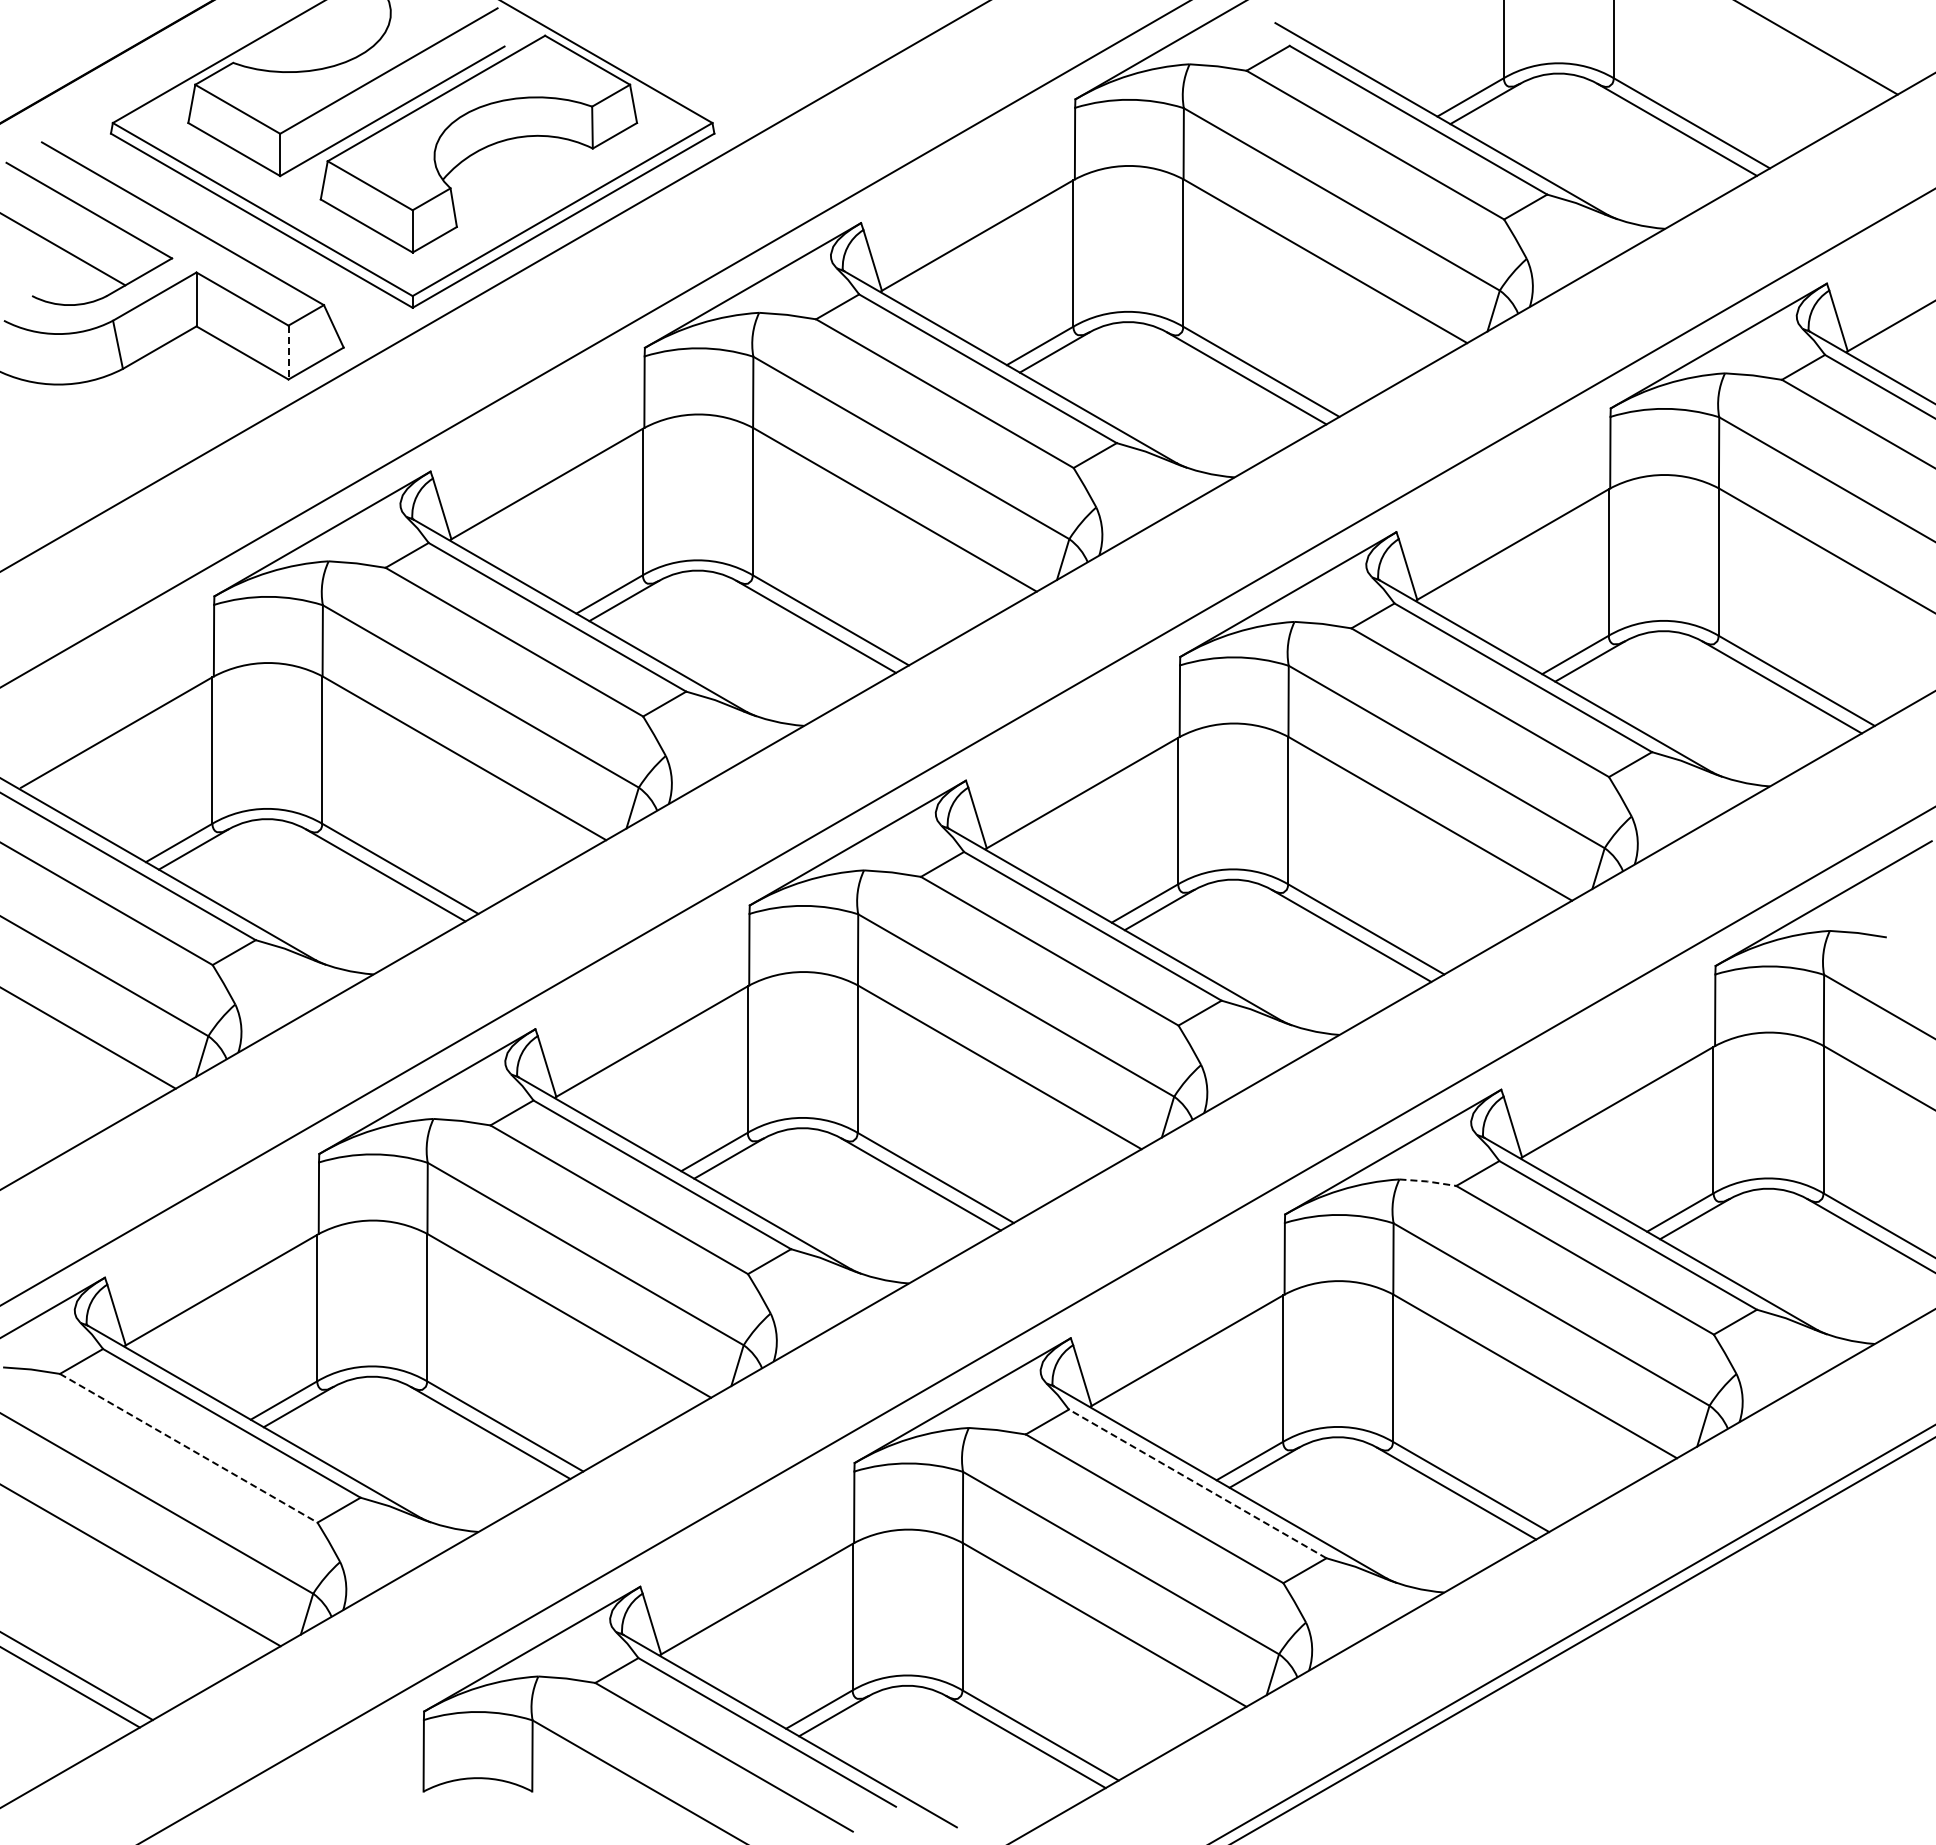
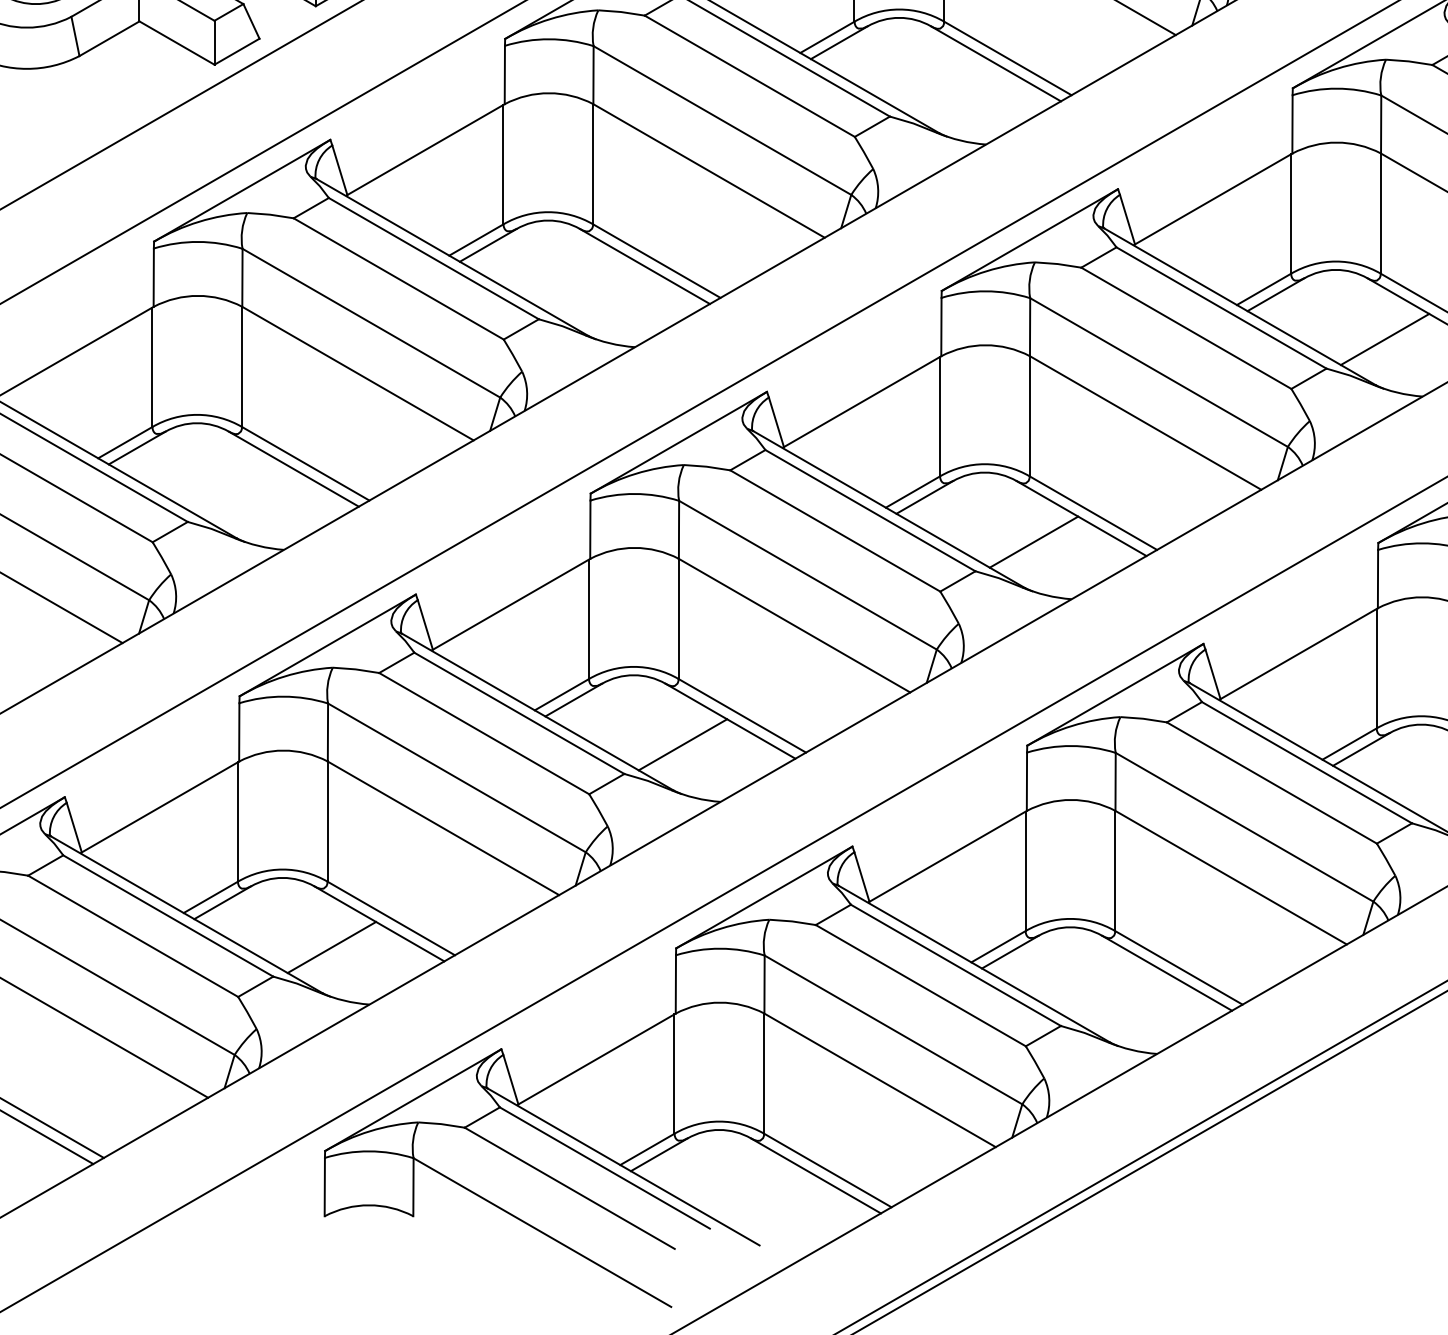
line: (288, 352) -> (214, 42), dashed -> solid
line: (1723, 716) -> (1384, 339), added
line: (1293, 964) -> (1034, 541), added
line: (1427, 1181) -> (1143, 718), dashed -> solid
line: (862, 1213) -> (682, 744), added
line: (188, 1448) -> (132, 936), dashed -> solid
line: (432, 1461) -> (331, 947), added
line: (1197, 1483) -> (955, 965), dashed -> solid

